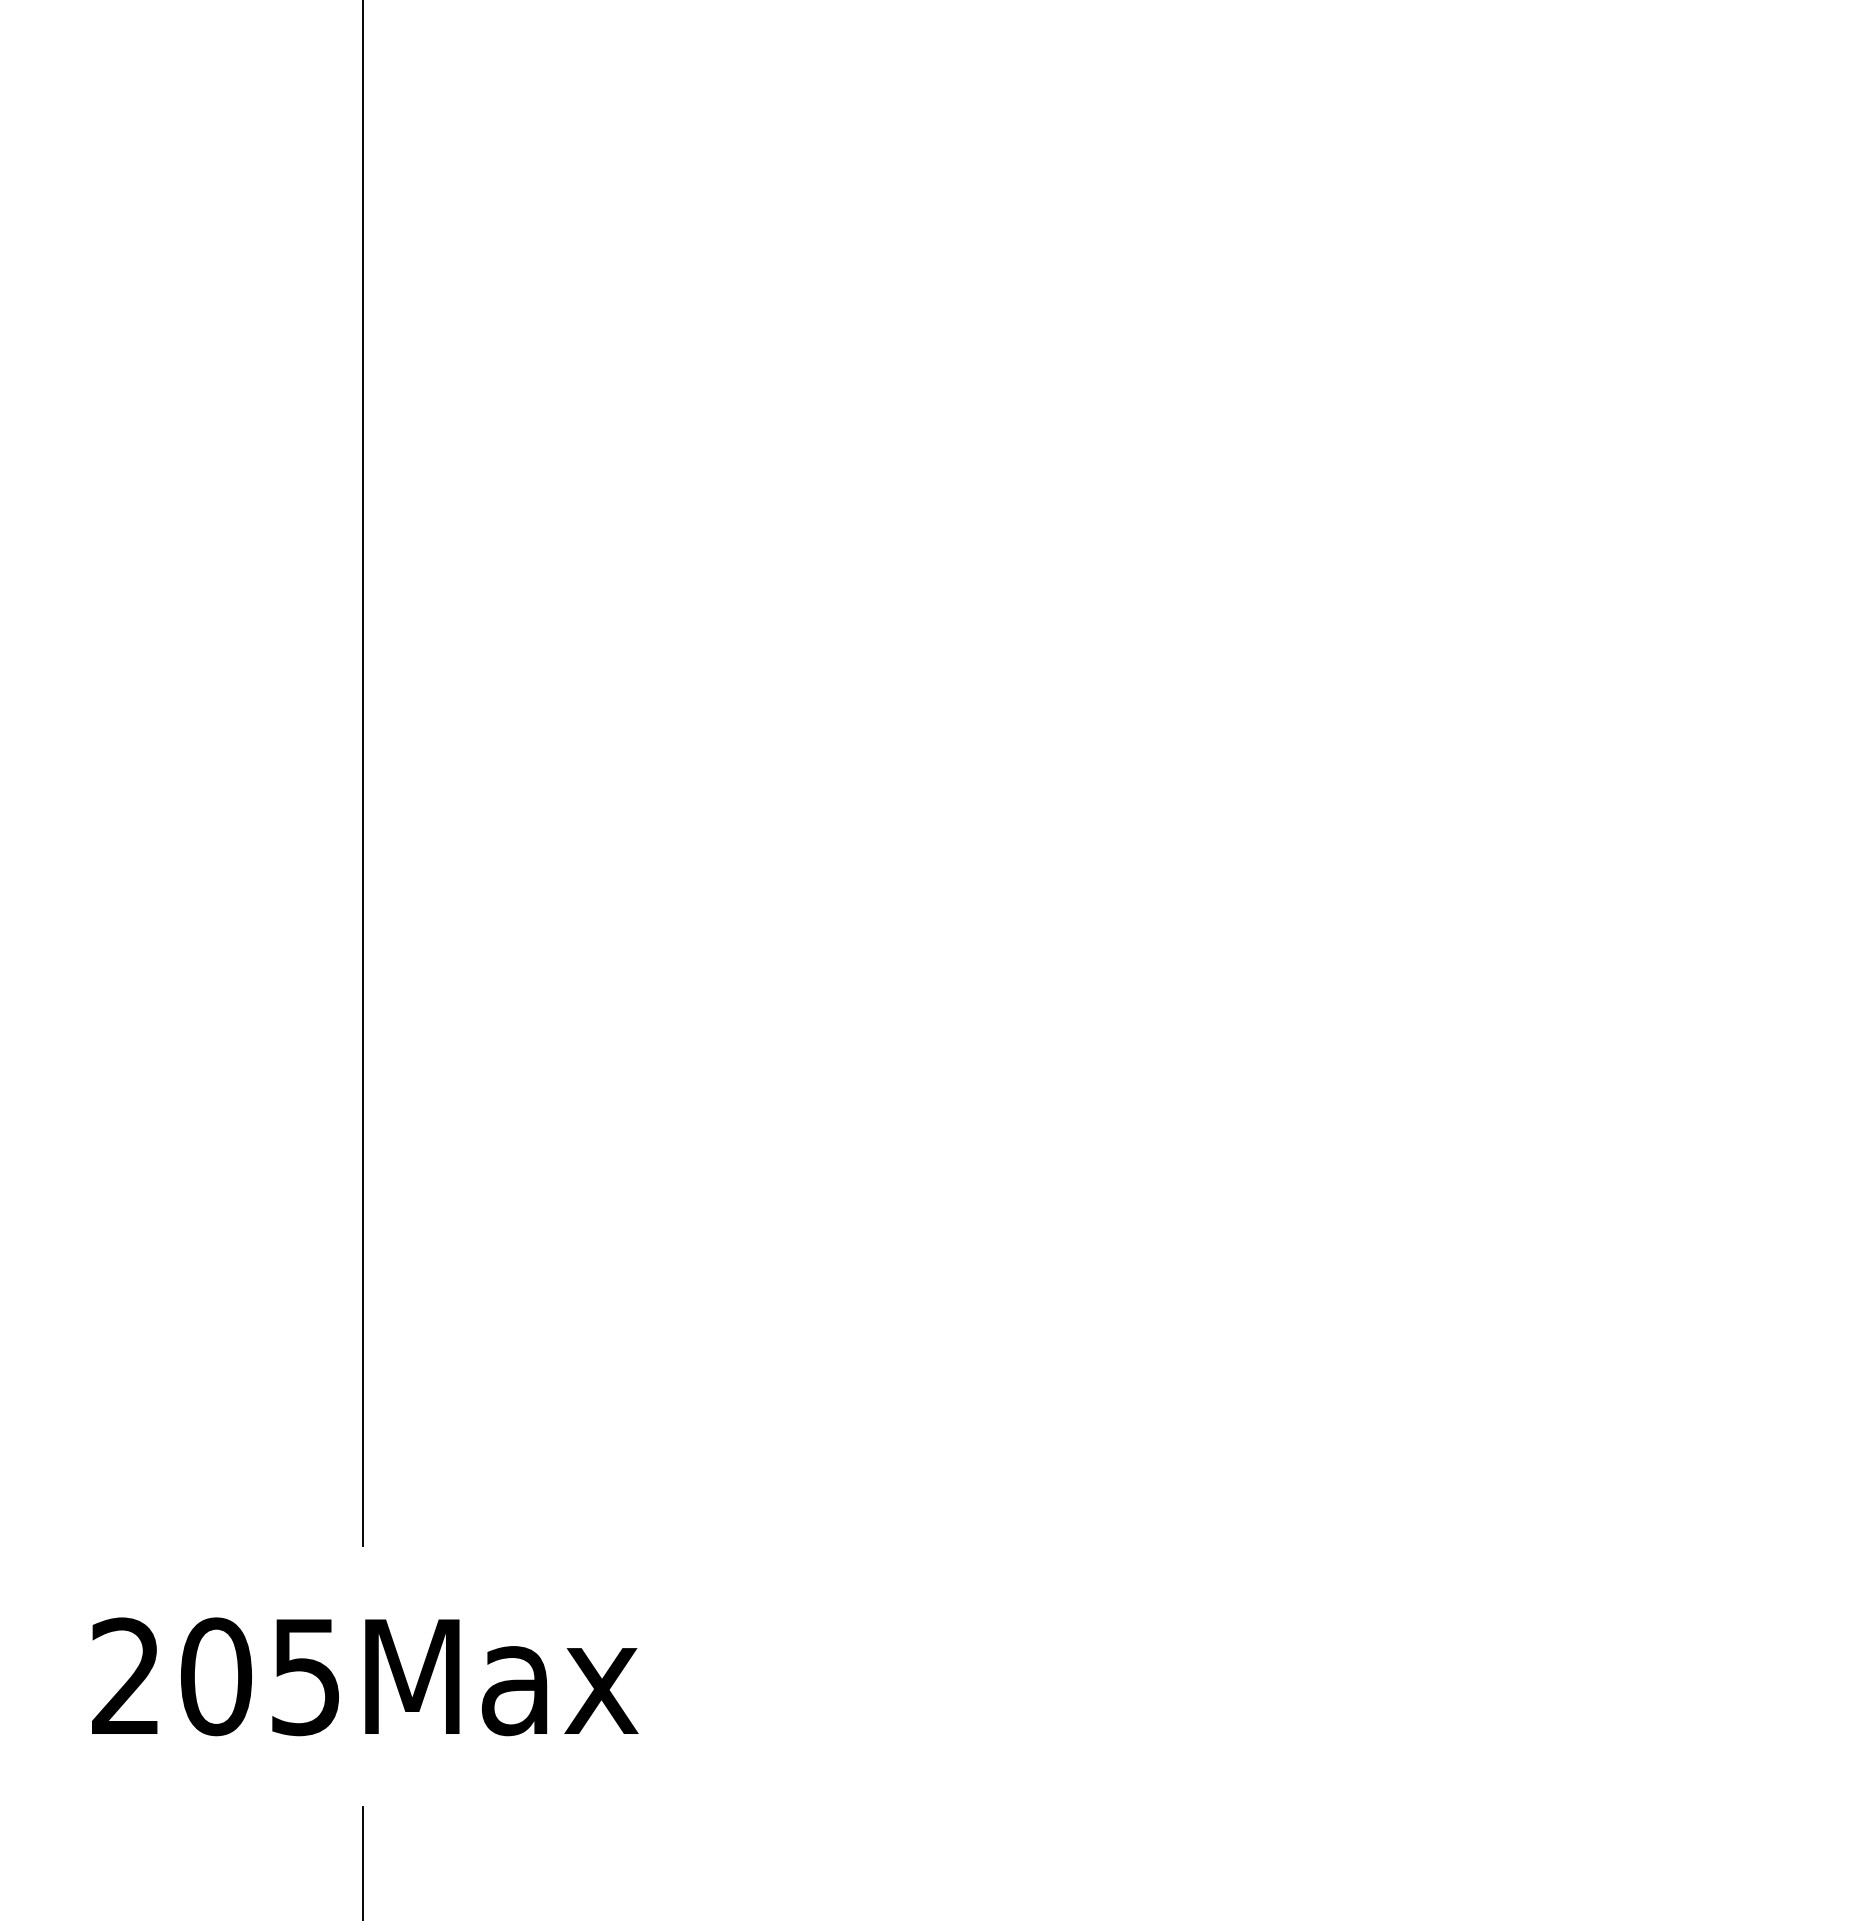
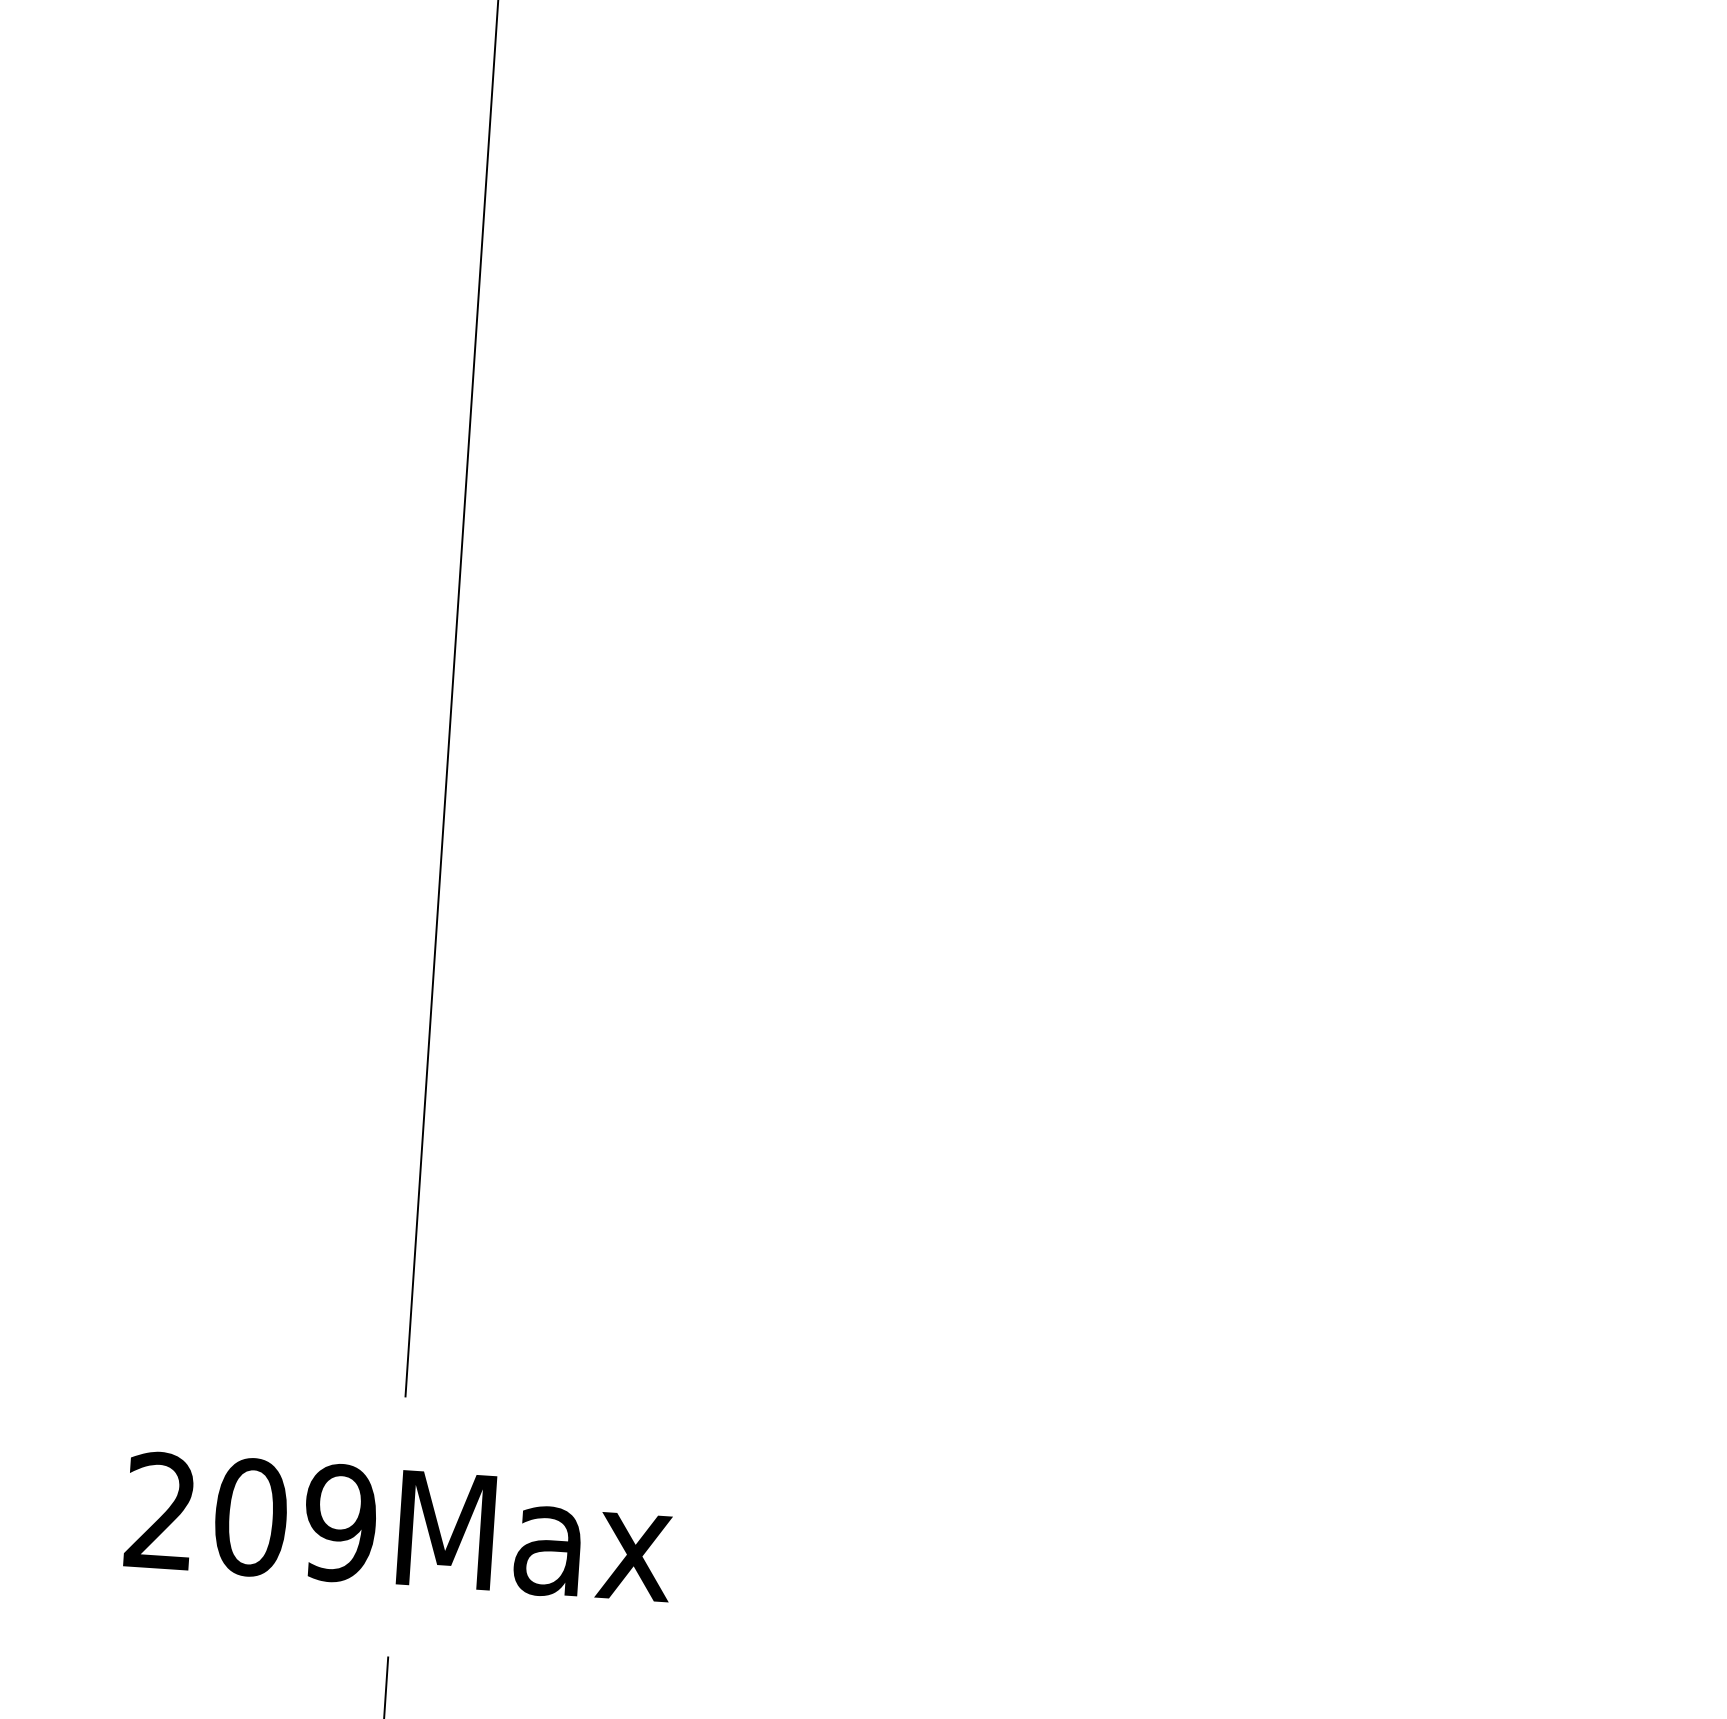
text: (305, 1676) -> (339, 1522), 205Max -> 209Max

